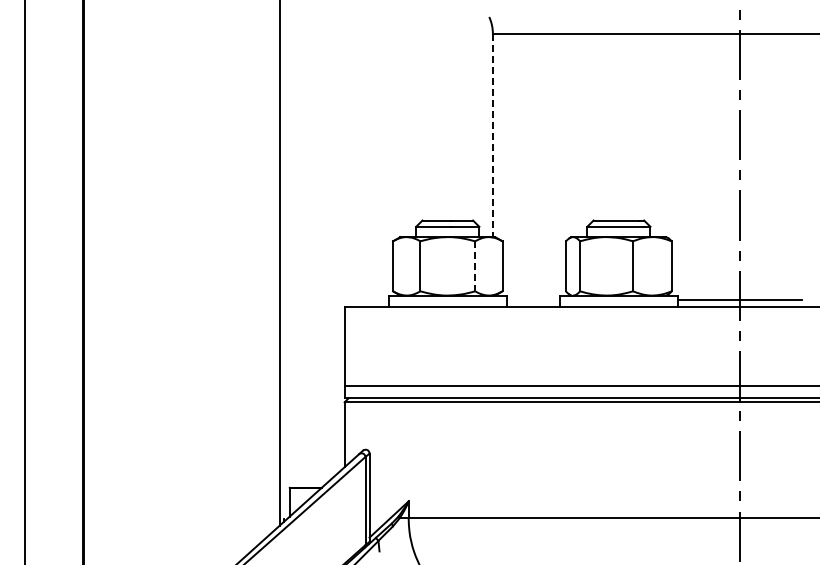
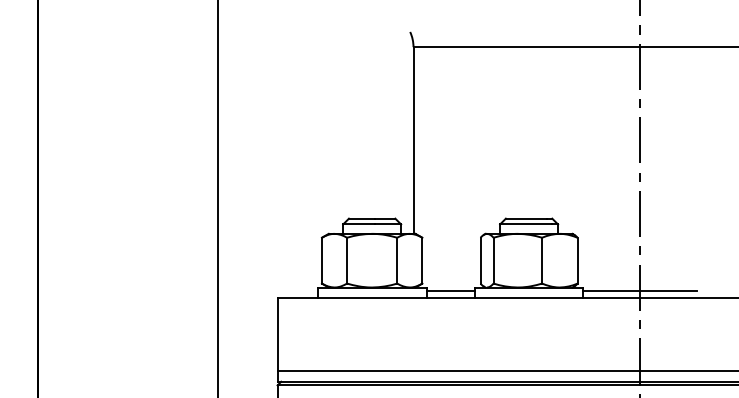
line: (492, 135) -> (413, 140), dashed -> solid
line: (475, 266) -> (397, 260), dashed -> solid
line: (533, 299) -> (450, 291), added

